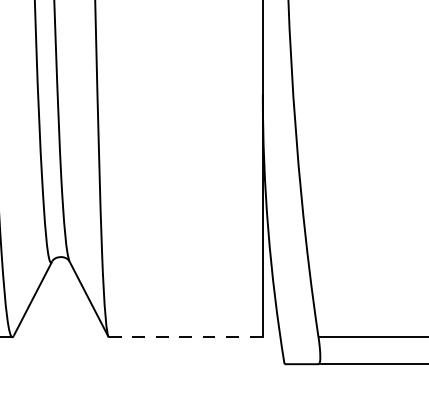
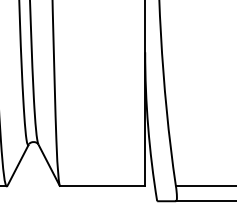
line: (185, 337) -> (102, 186), dashed -> solid

